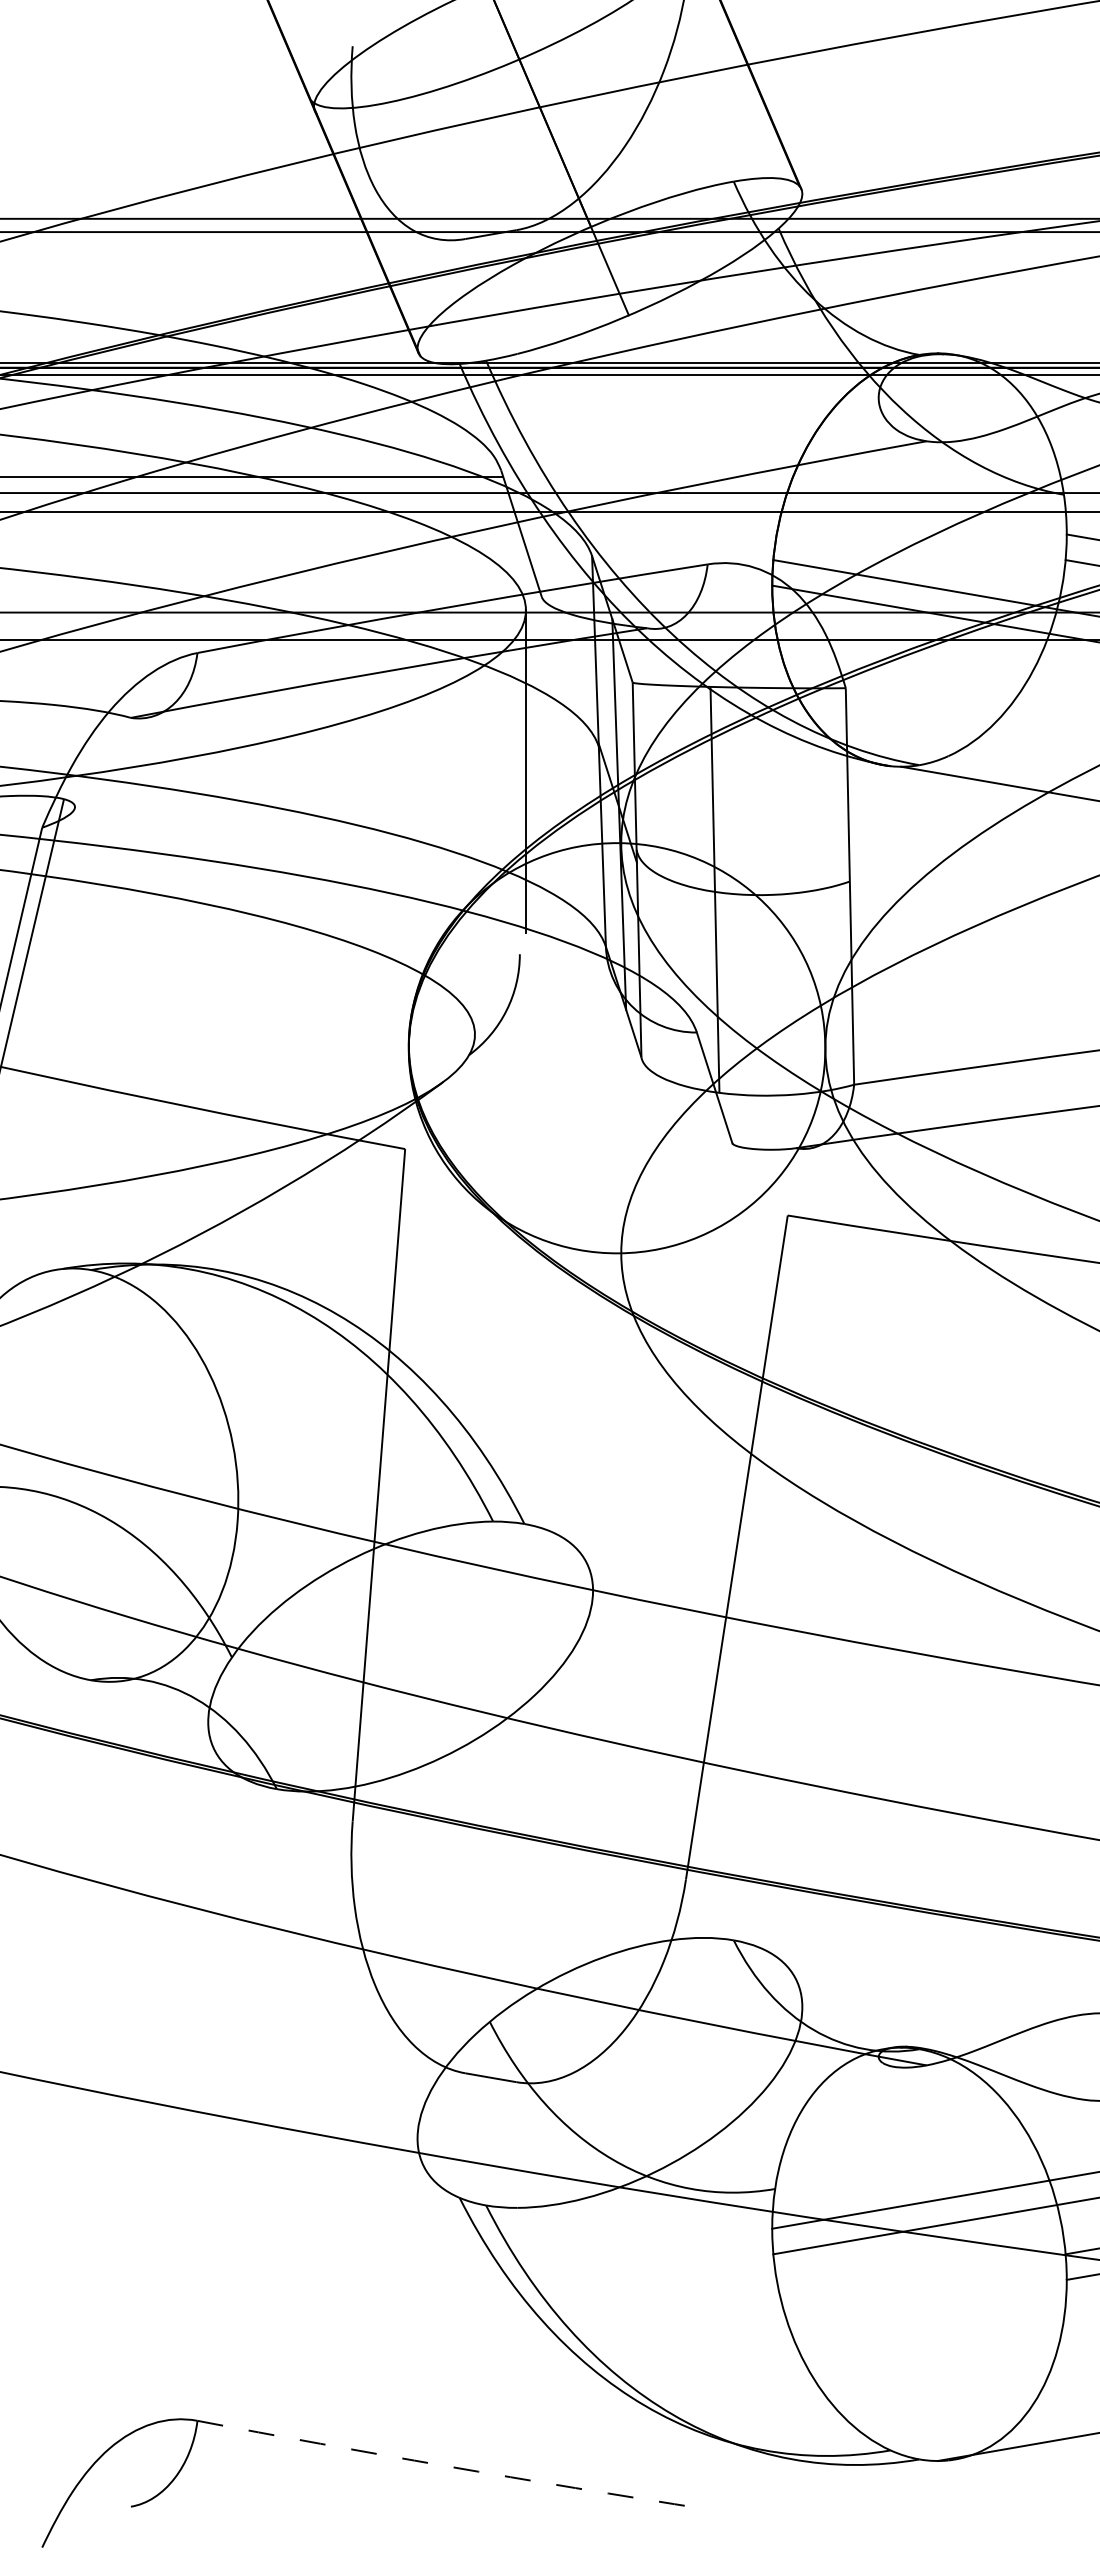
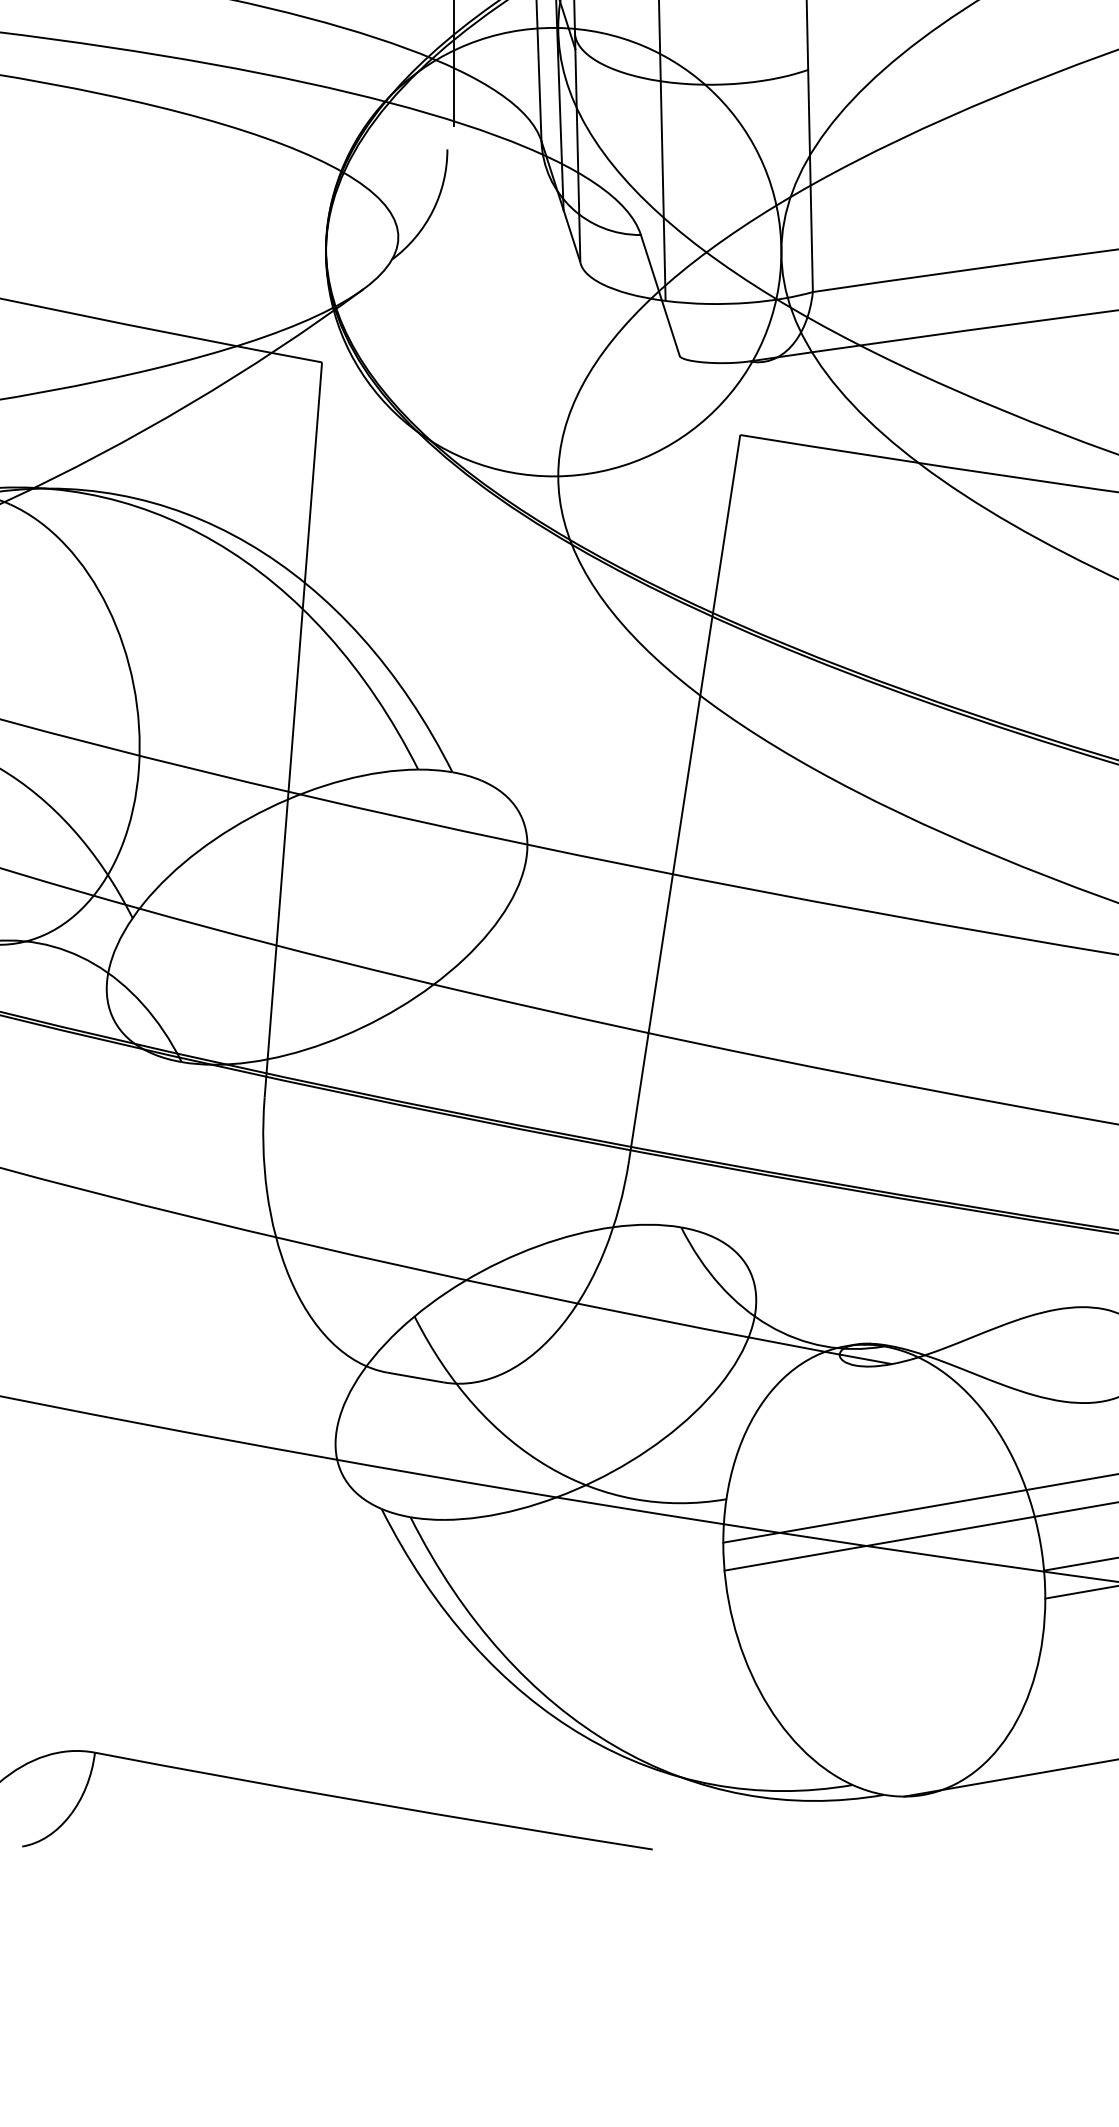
arc: (452, 2467) -> (373, 1803), dashed -> solid

